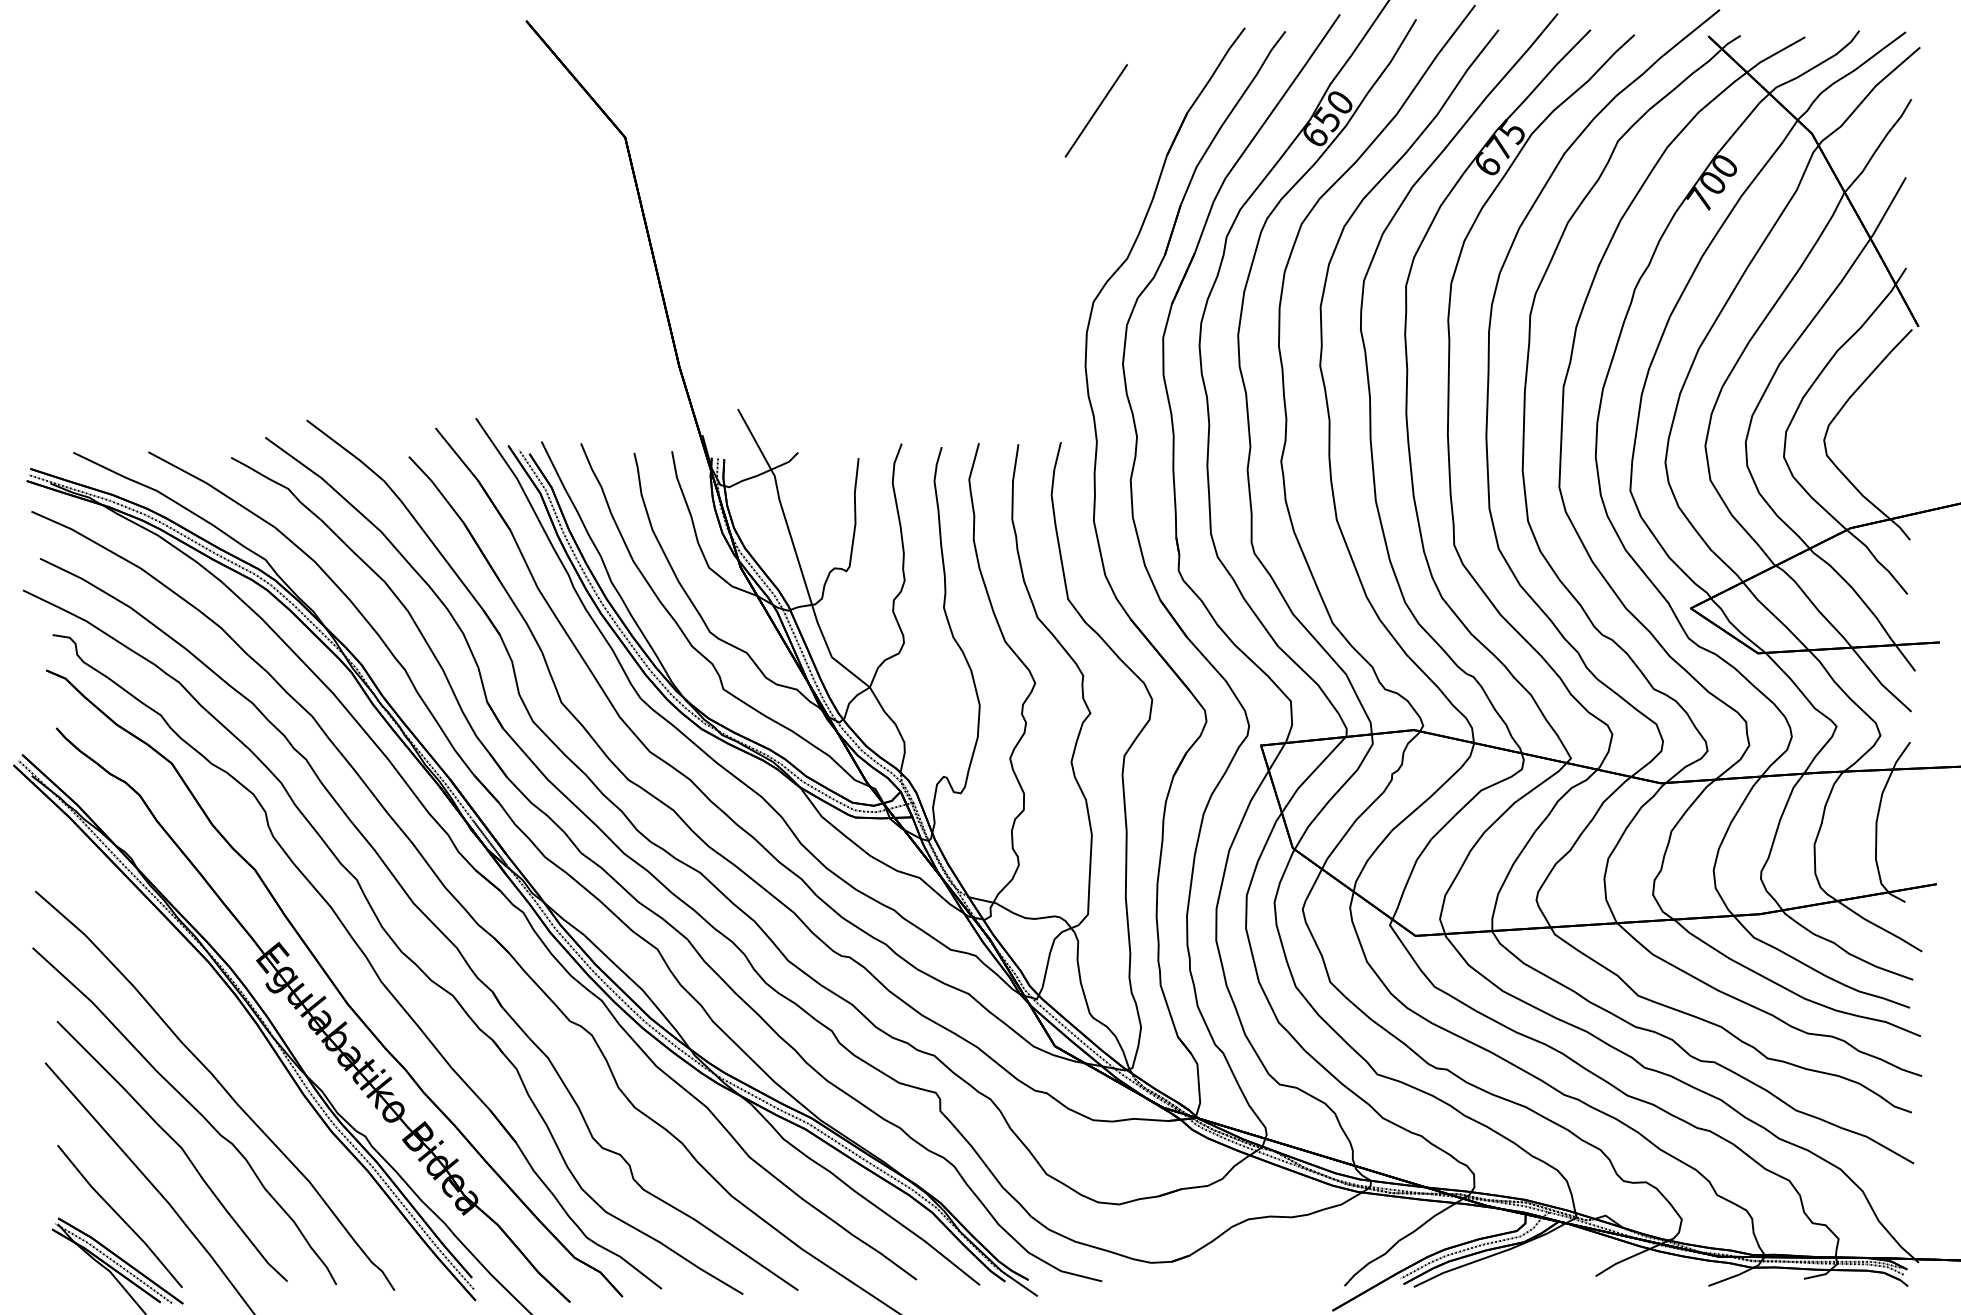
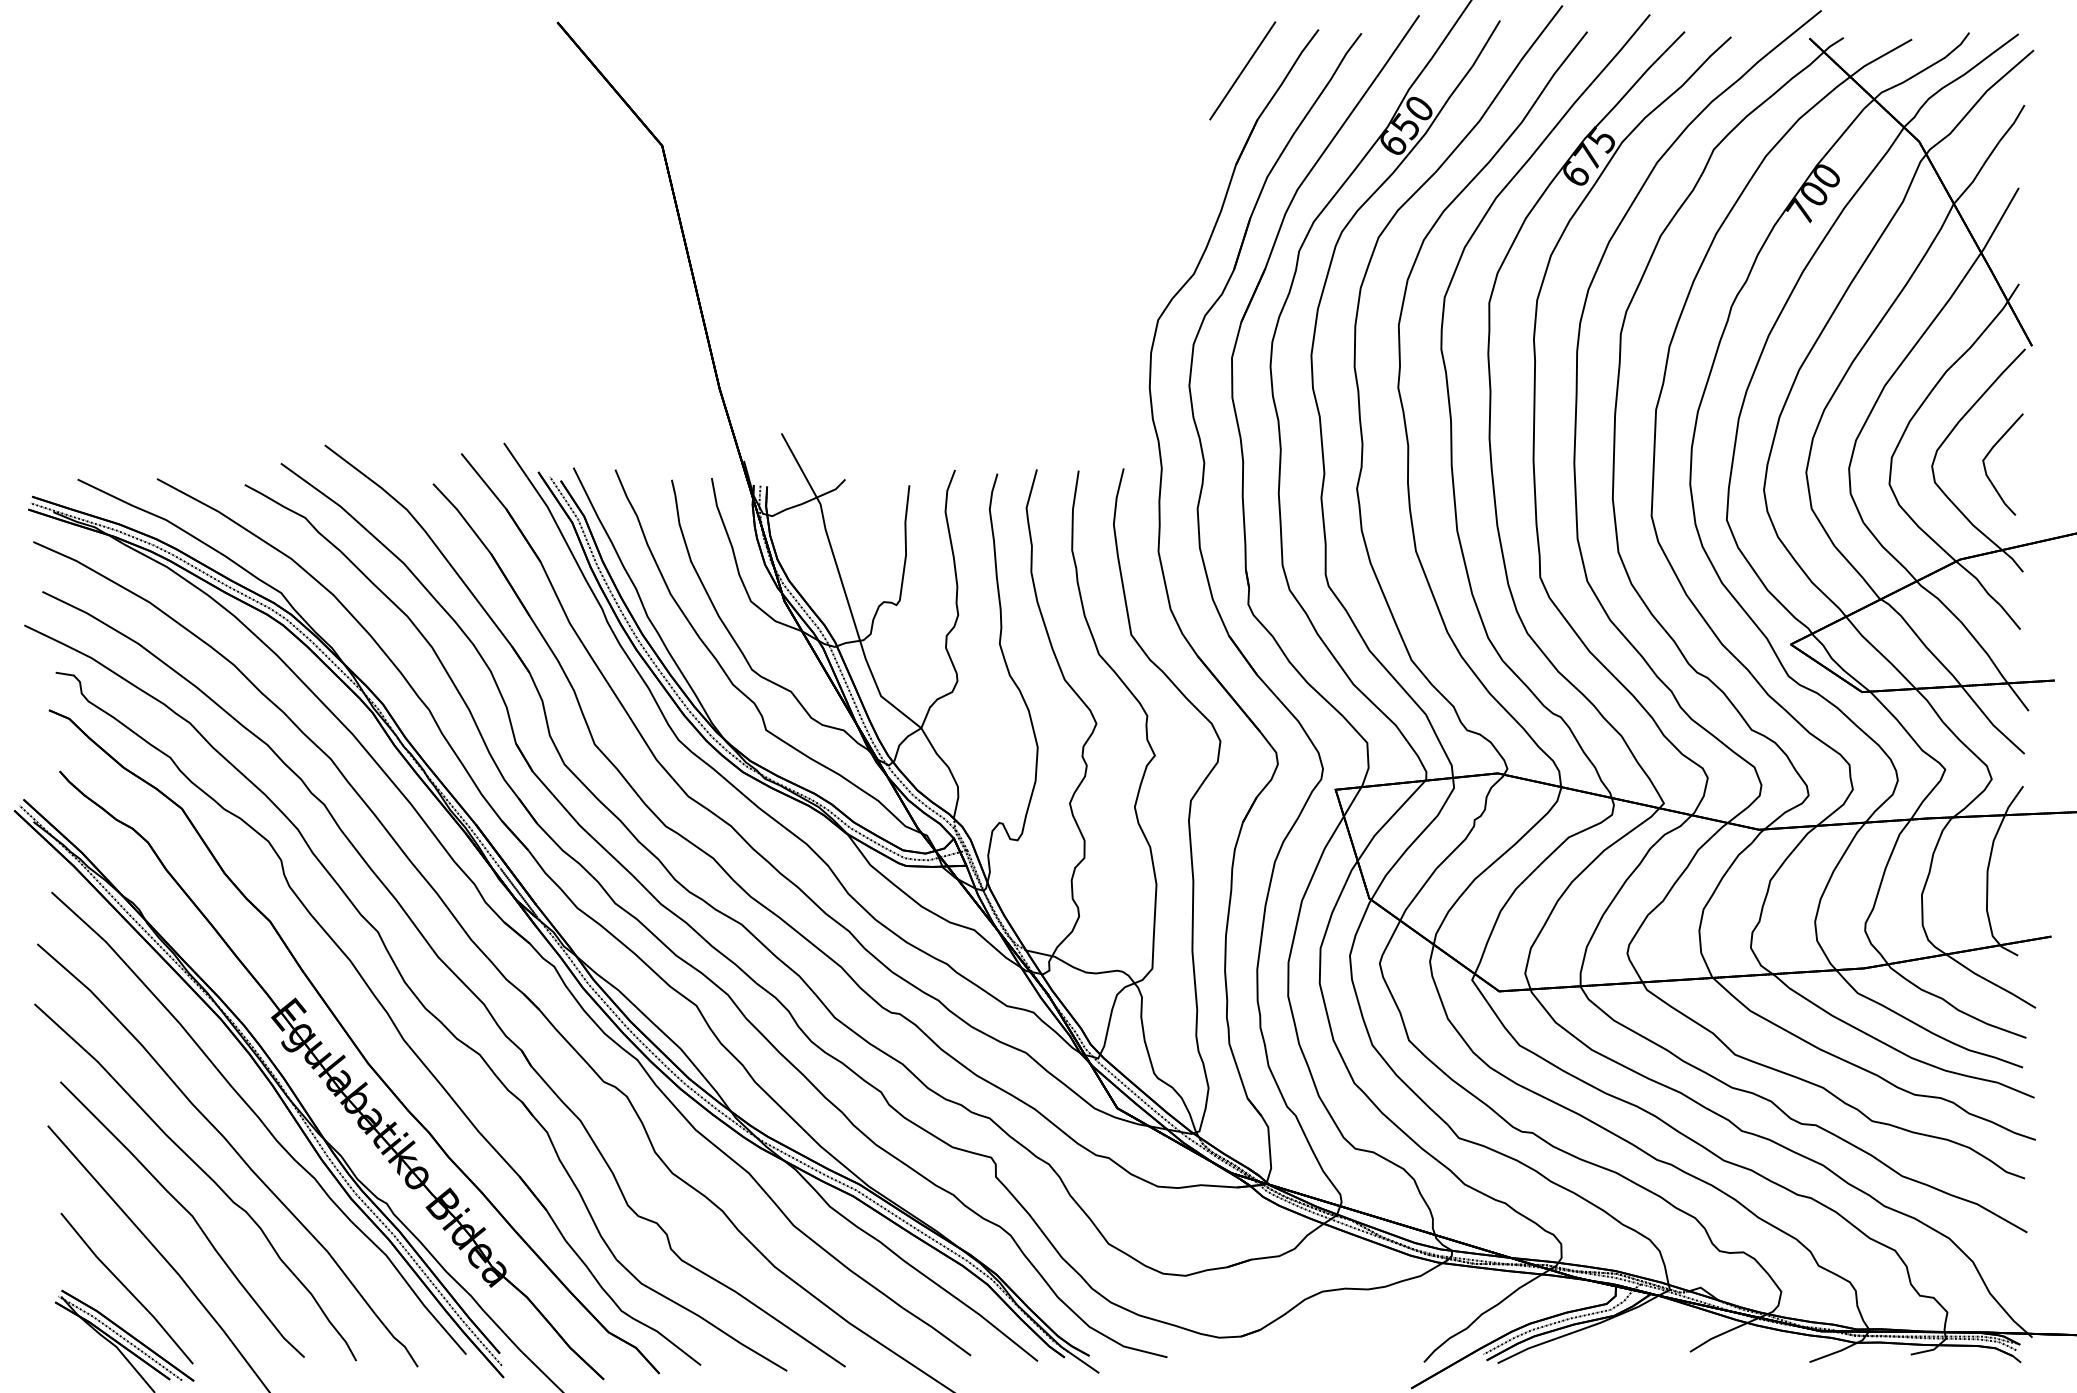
line: (1095, 110) -> (1241, 70), moved
part: (1878, 428) -> (1989, 453), added
part: (244, 1060) -> (258, 1123), added

